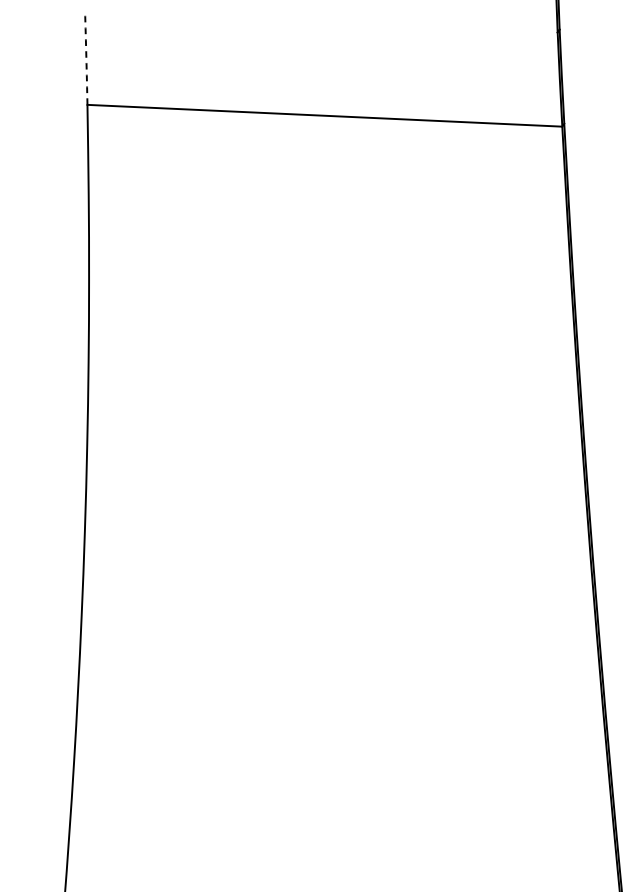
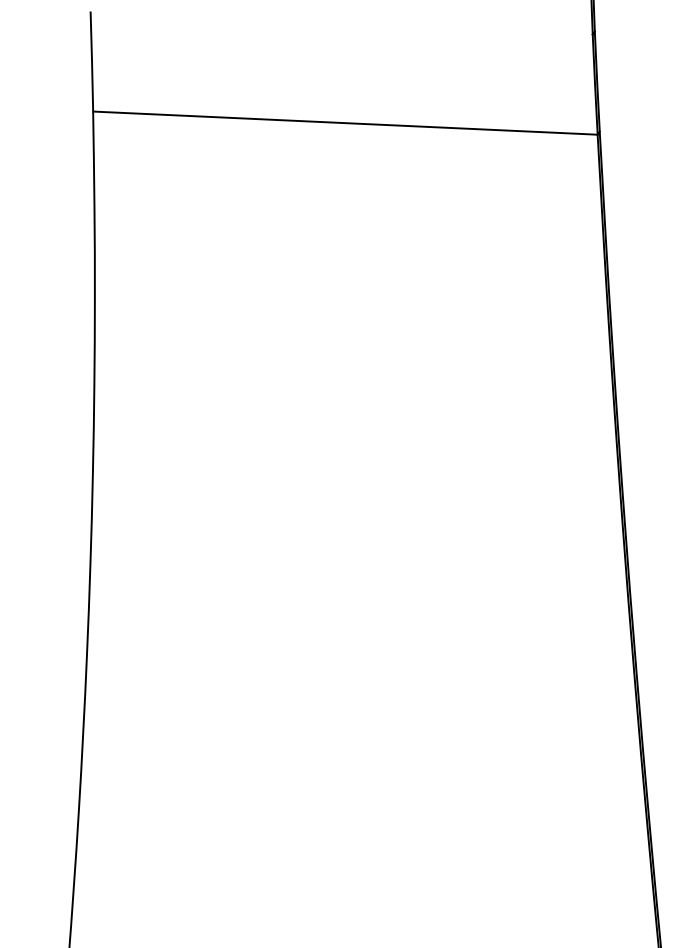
arc: (86, 57) -> (92, 61), dashed -> solid

